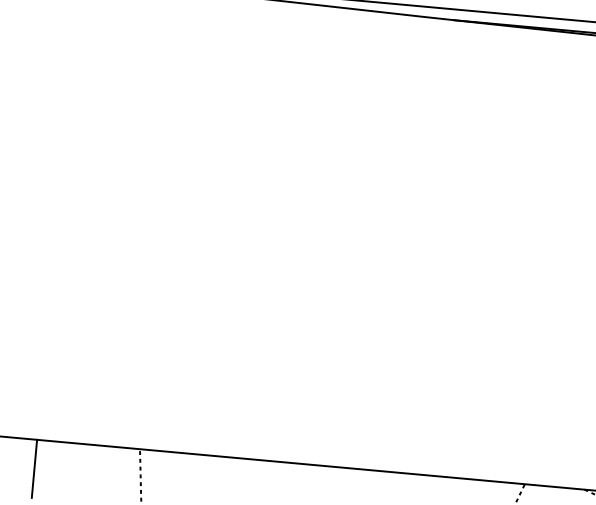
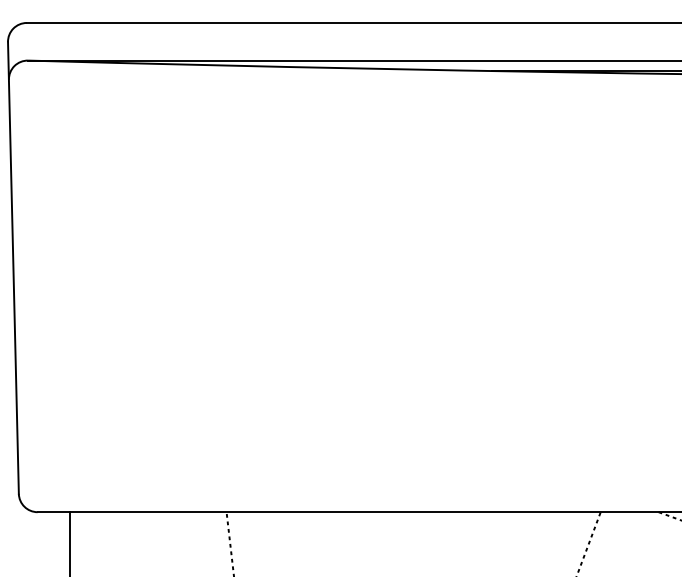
line: (34, 468) -> (126, 540), removed

